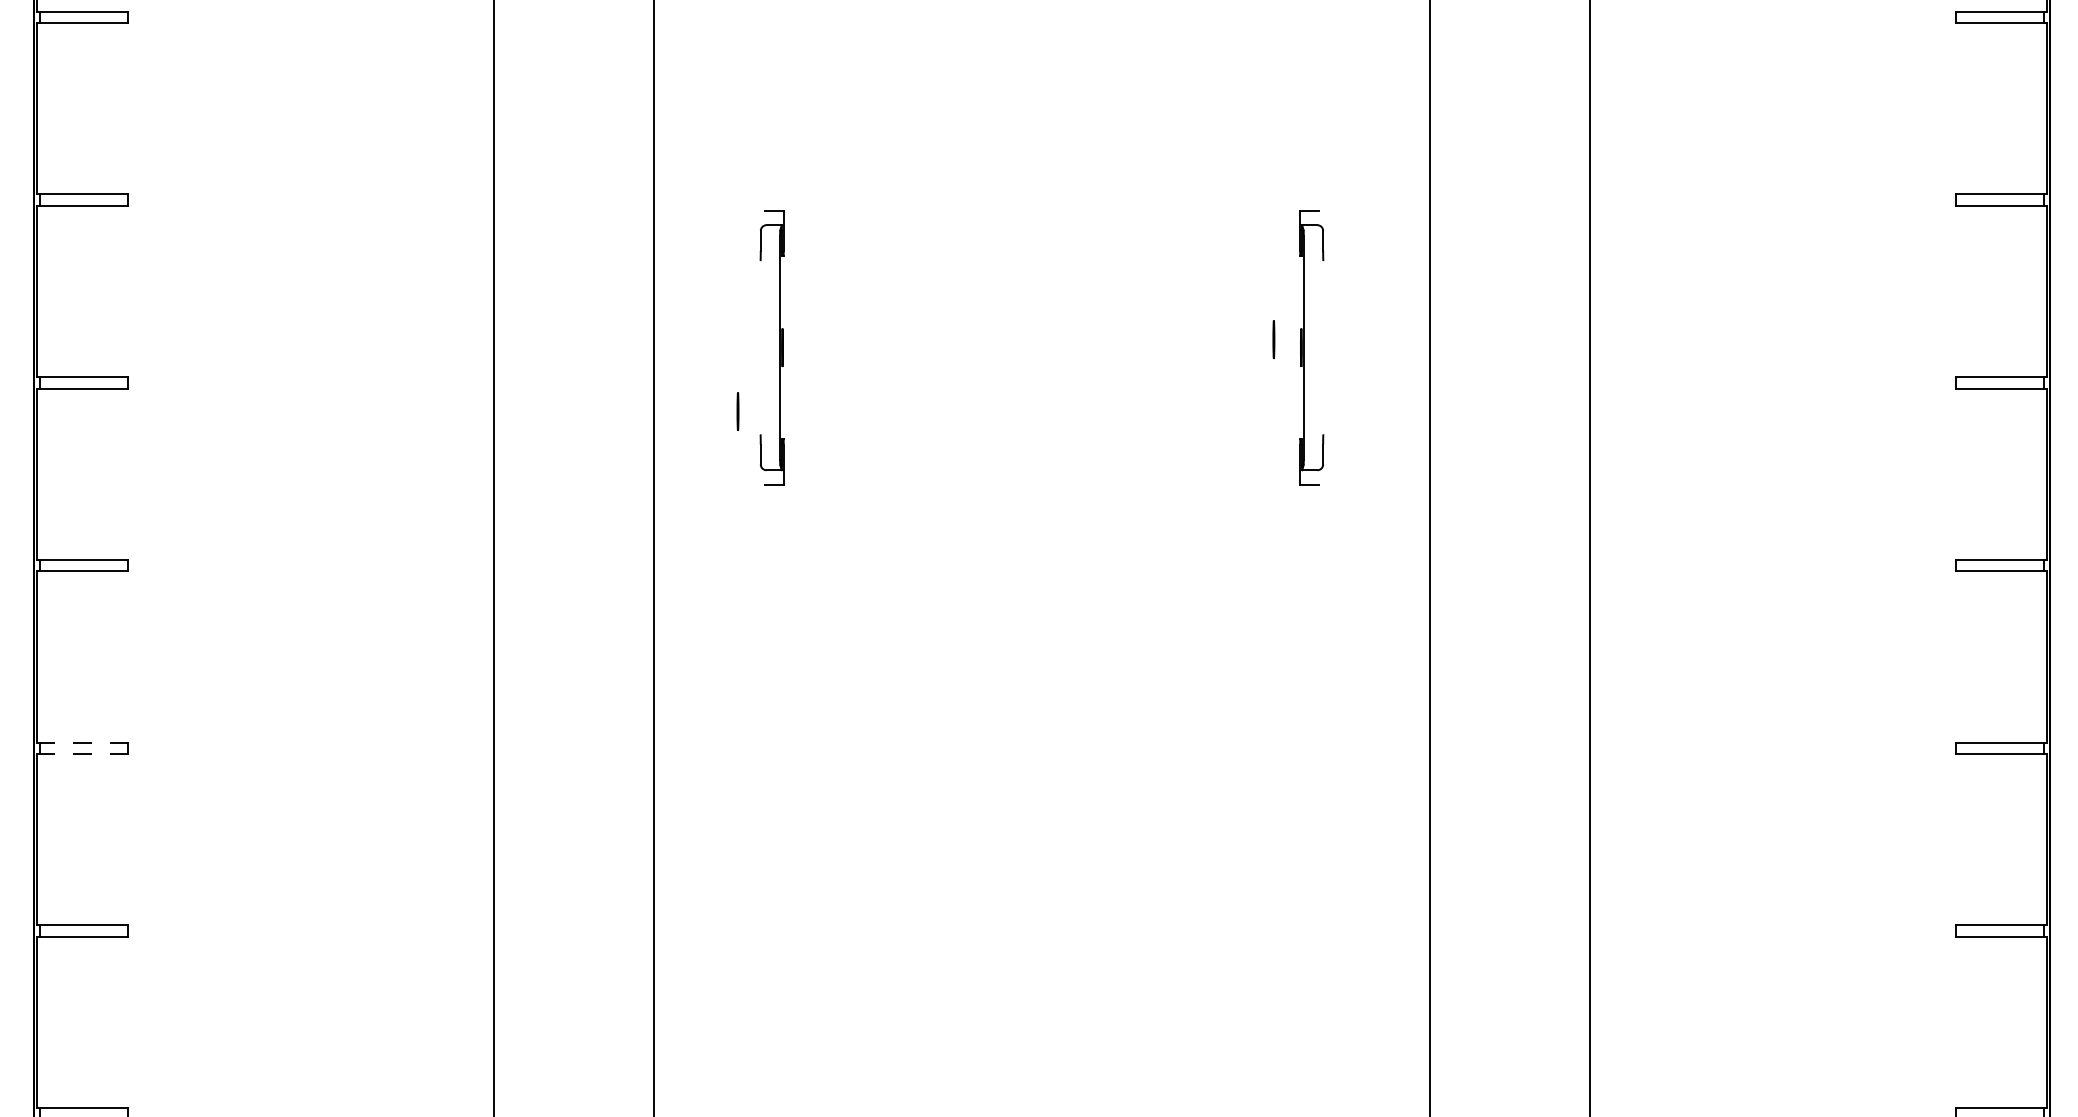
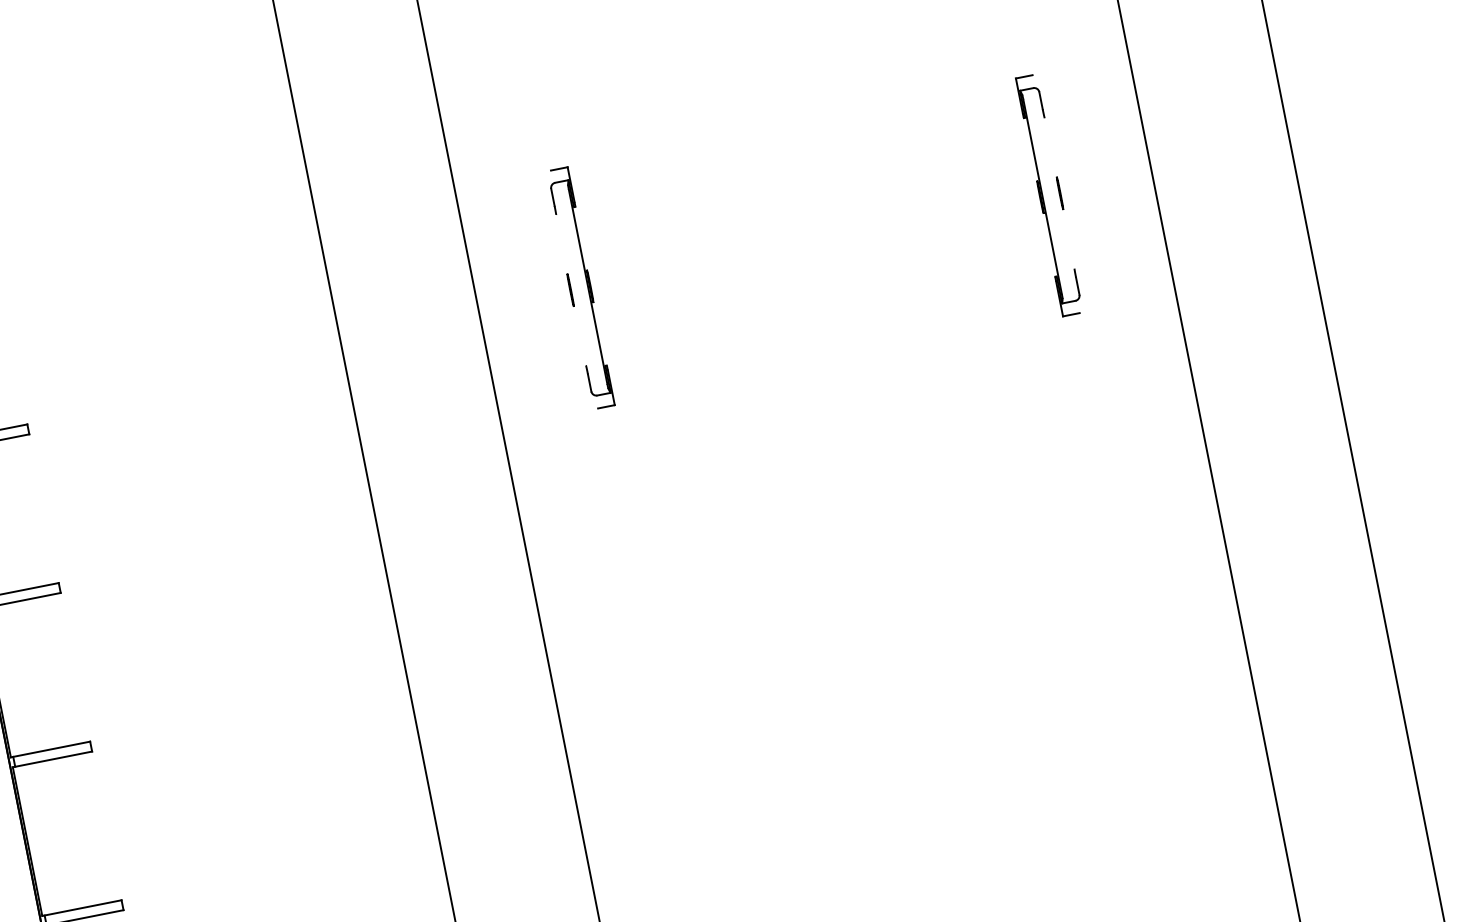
line: (1273, 339) -> (1059, 193), moved
line: (737, 411) -> (570, 290), moved
line: (82, 742) -> (50, 749), dashed -> solid
line: (82, 754) -> (52, 759), dashed -> solid

